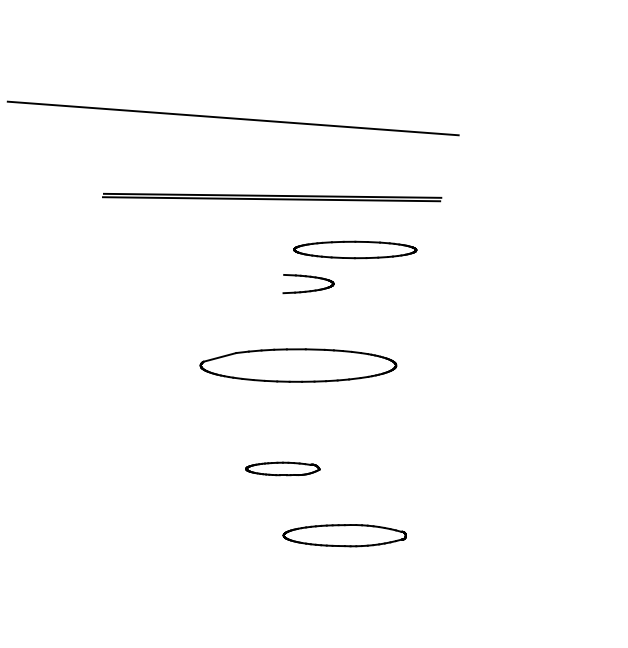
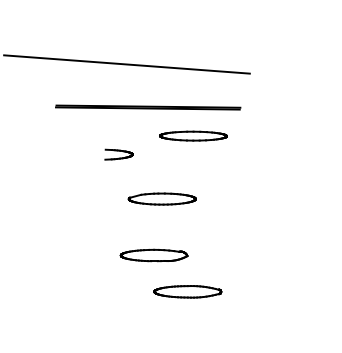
part: (307, 283) -> (118, 154), moved
part: (296, 364) -> (161, 198), size x0.62
part: (281, 468) -> (153, 255), size x1.67

